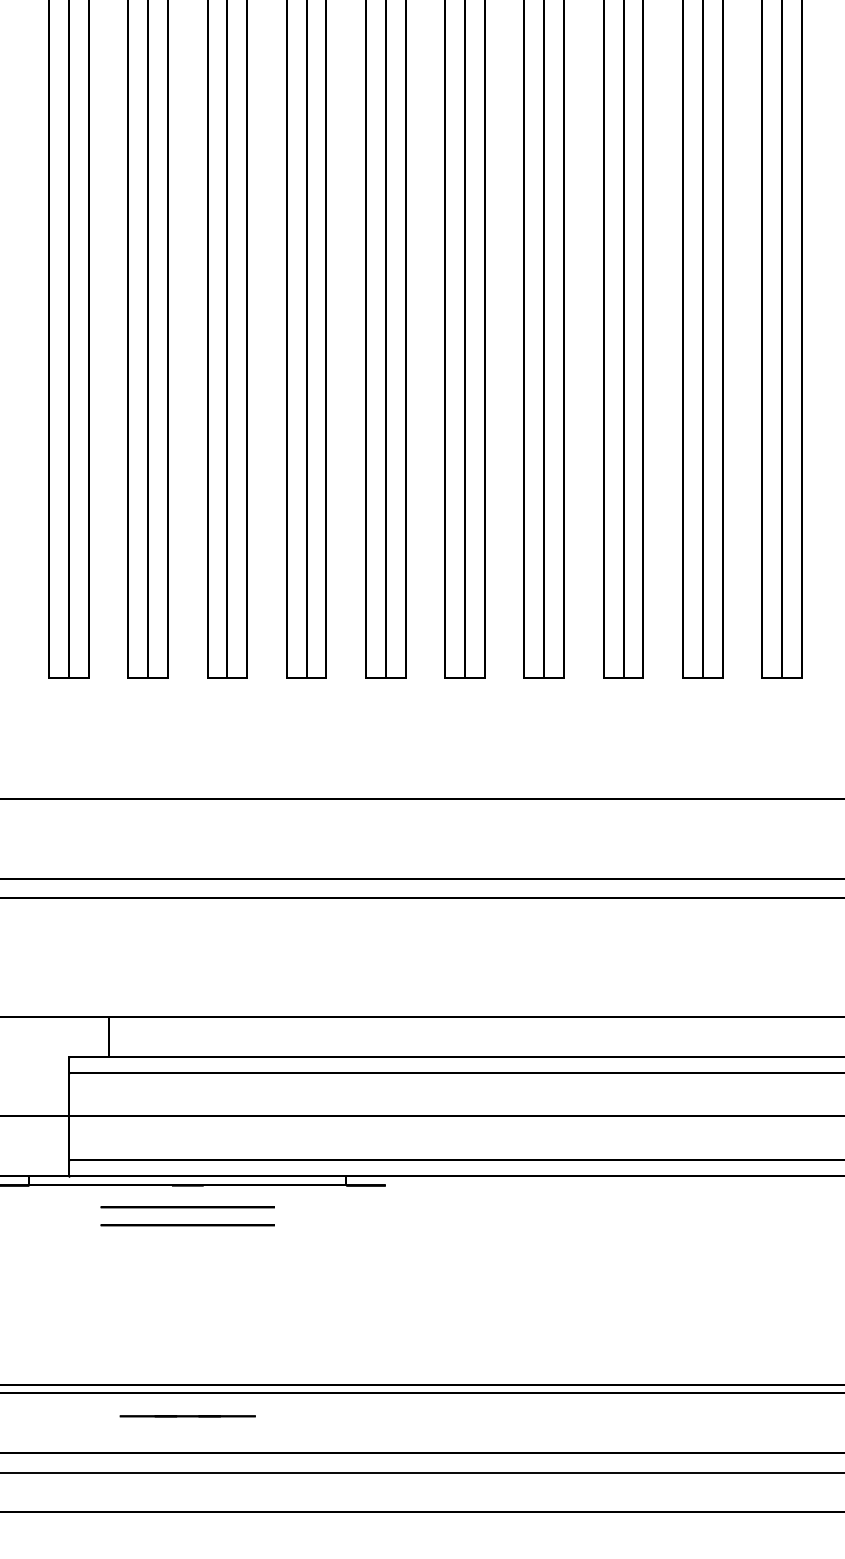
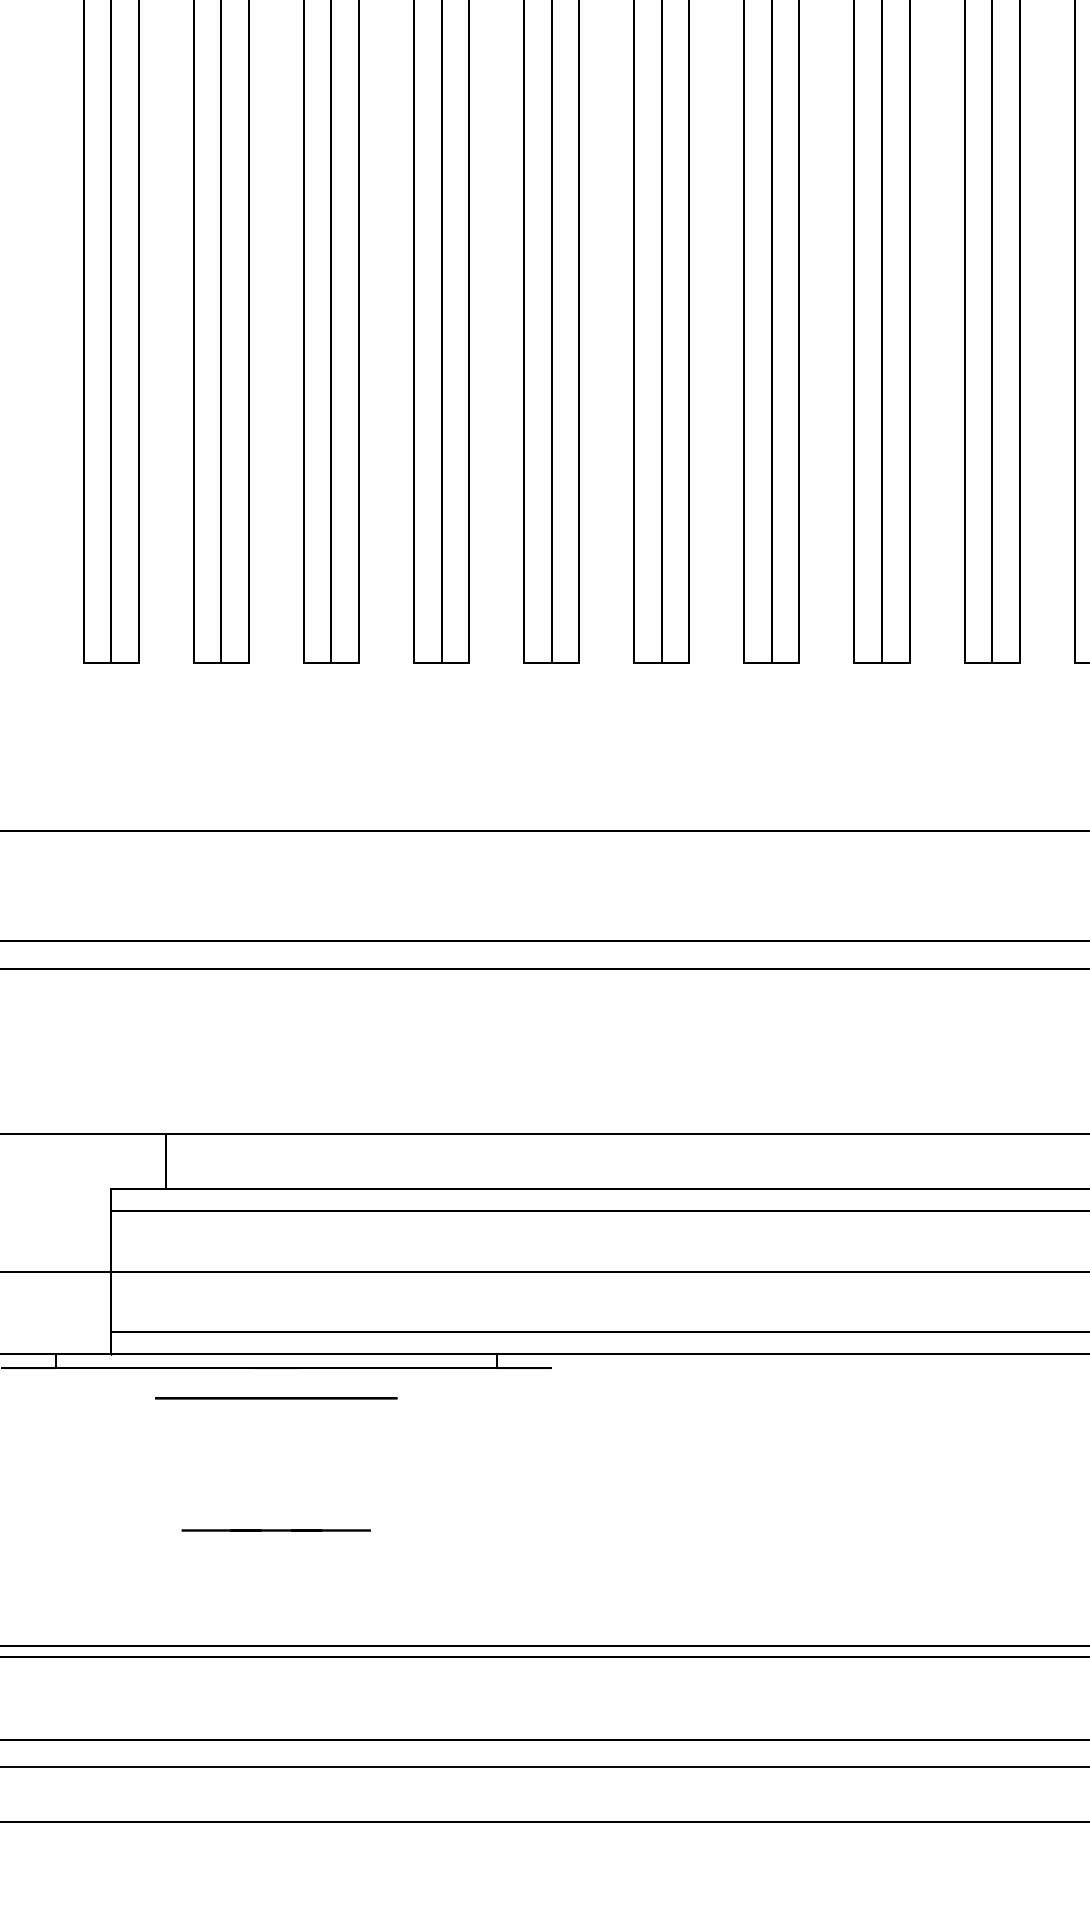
circle: (187, 1225) -> (275, 1423), removed
line: (187, 1416) -> (275, 1530), moved

